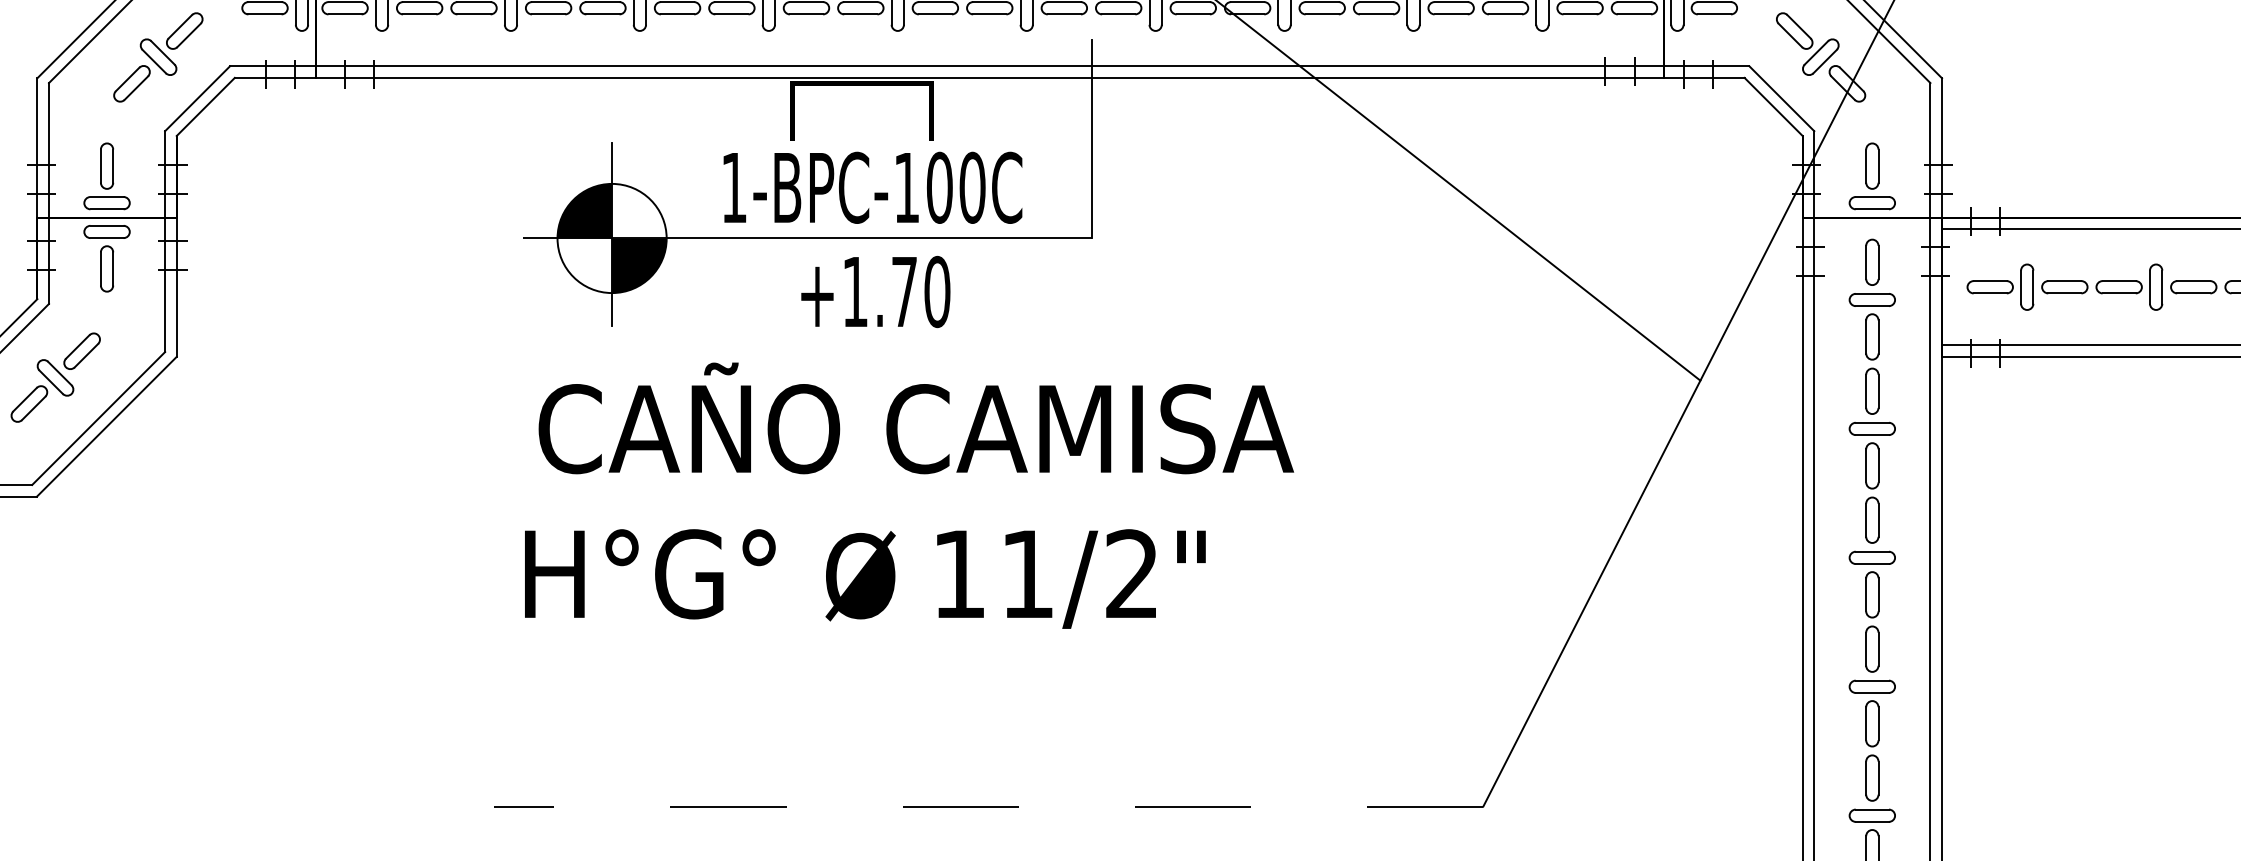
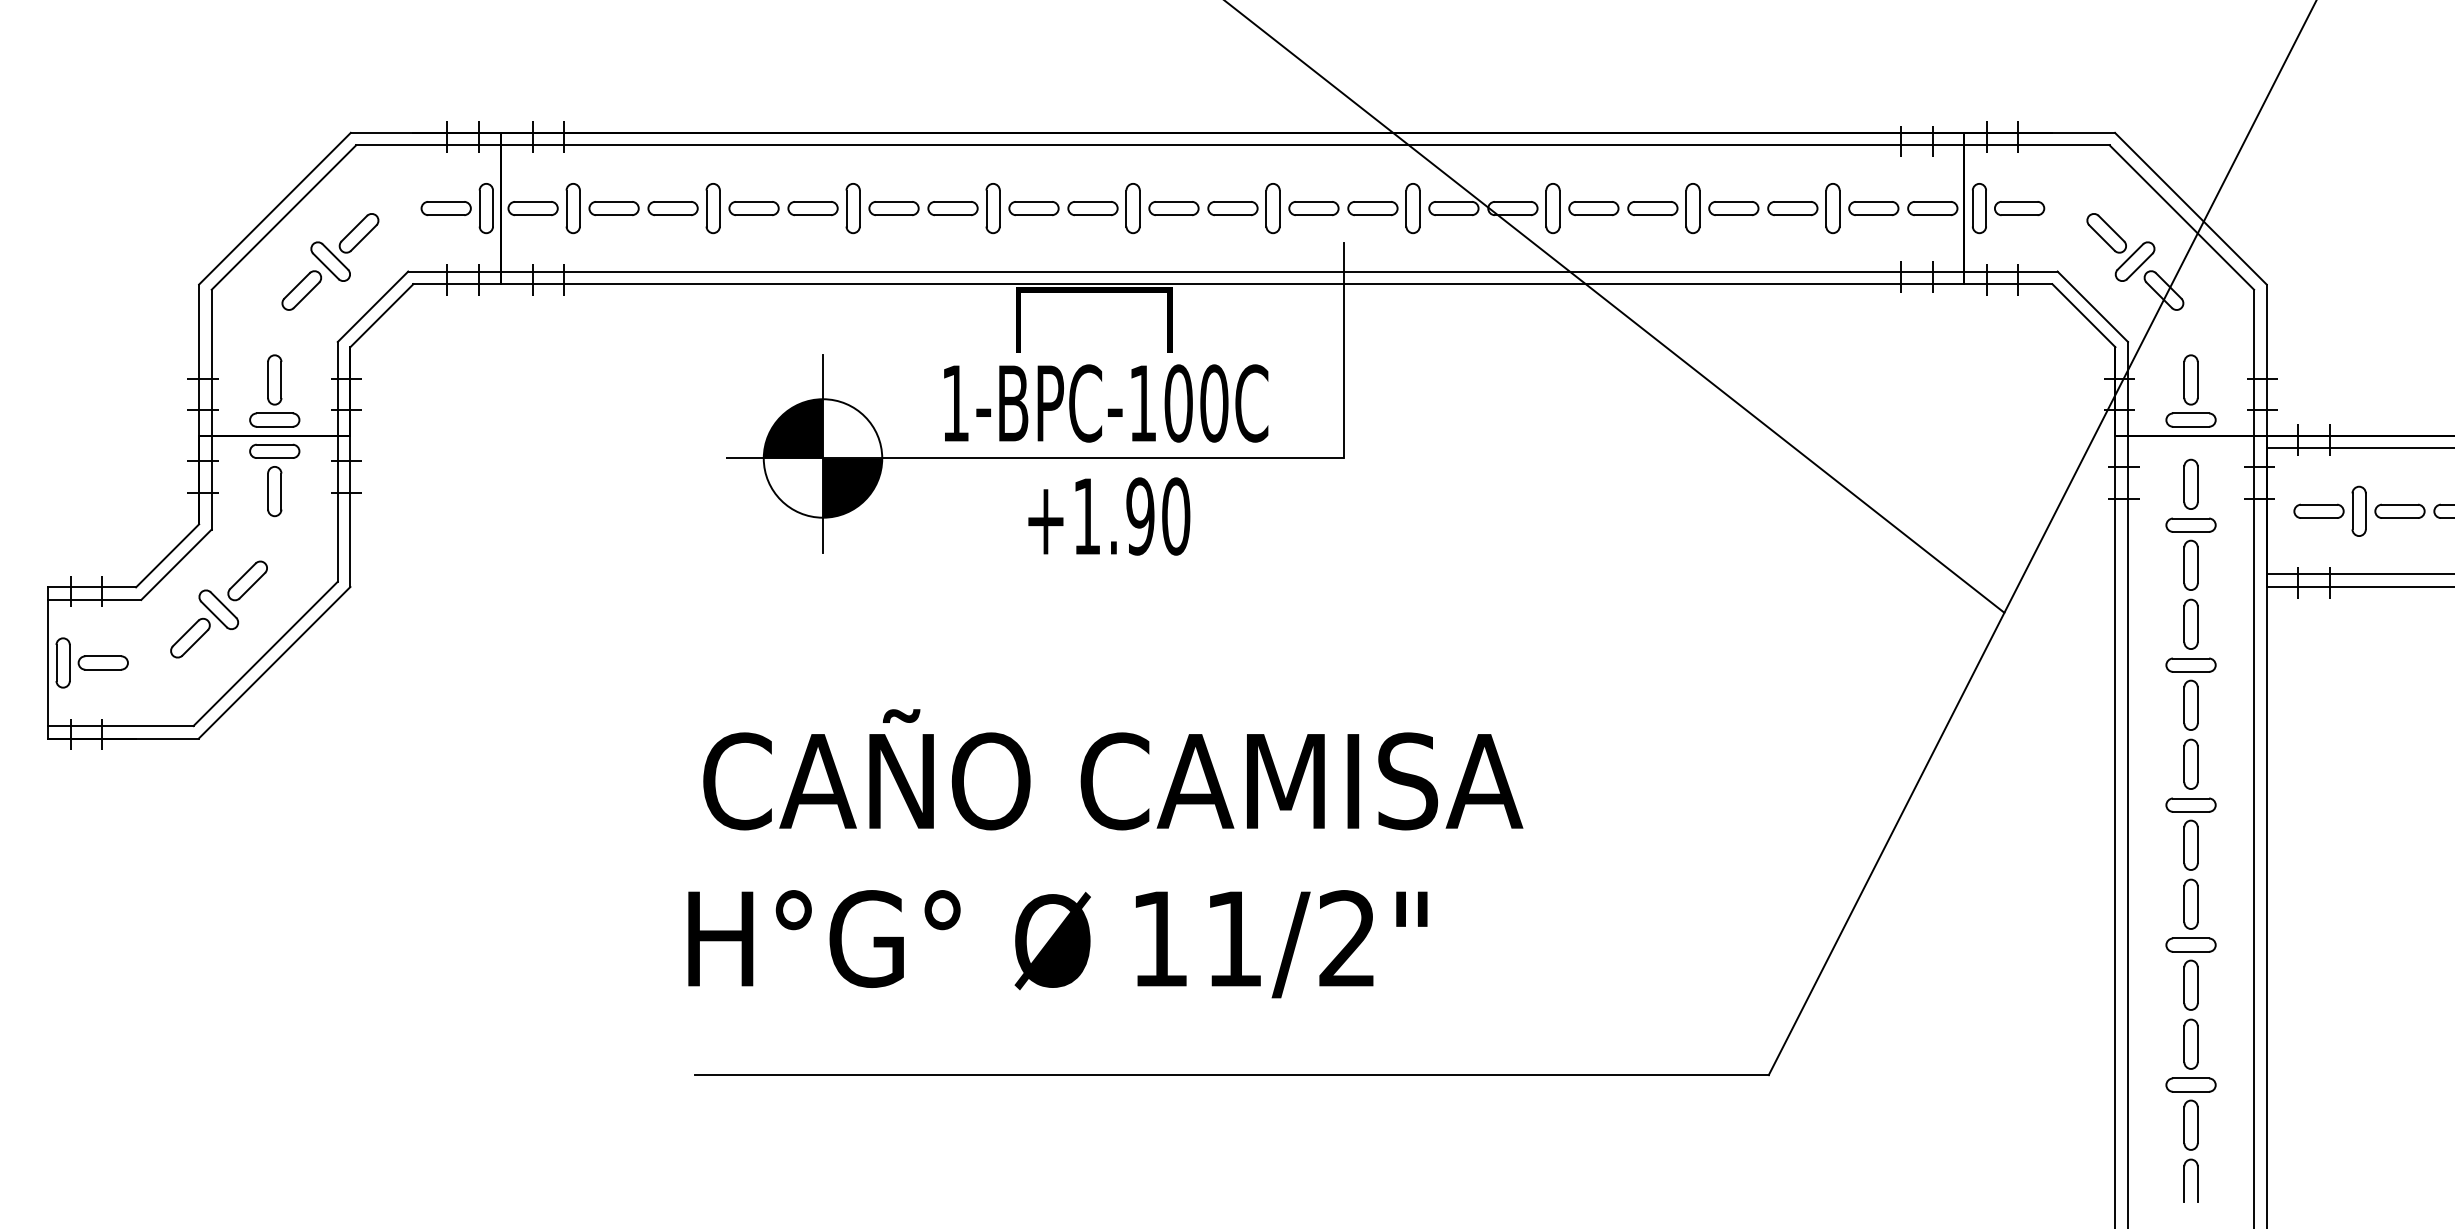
text: (904, 291) -> (1140, 516), +1.70 -> +1.90
text: (909, 495) -> (1105, 853), moved
line: (988, 806) -> (1231, 1075), dashed -> solid

